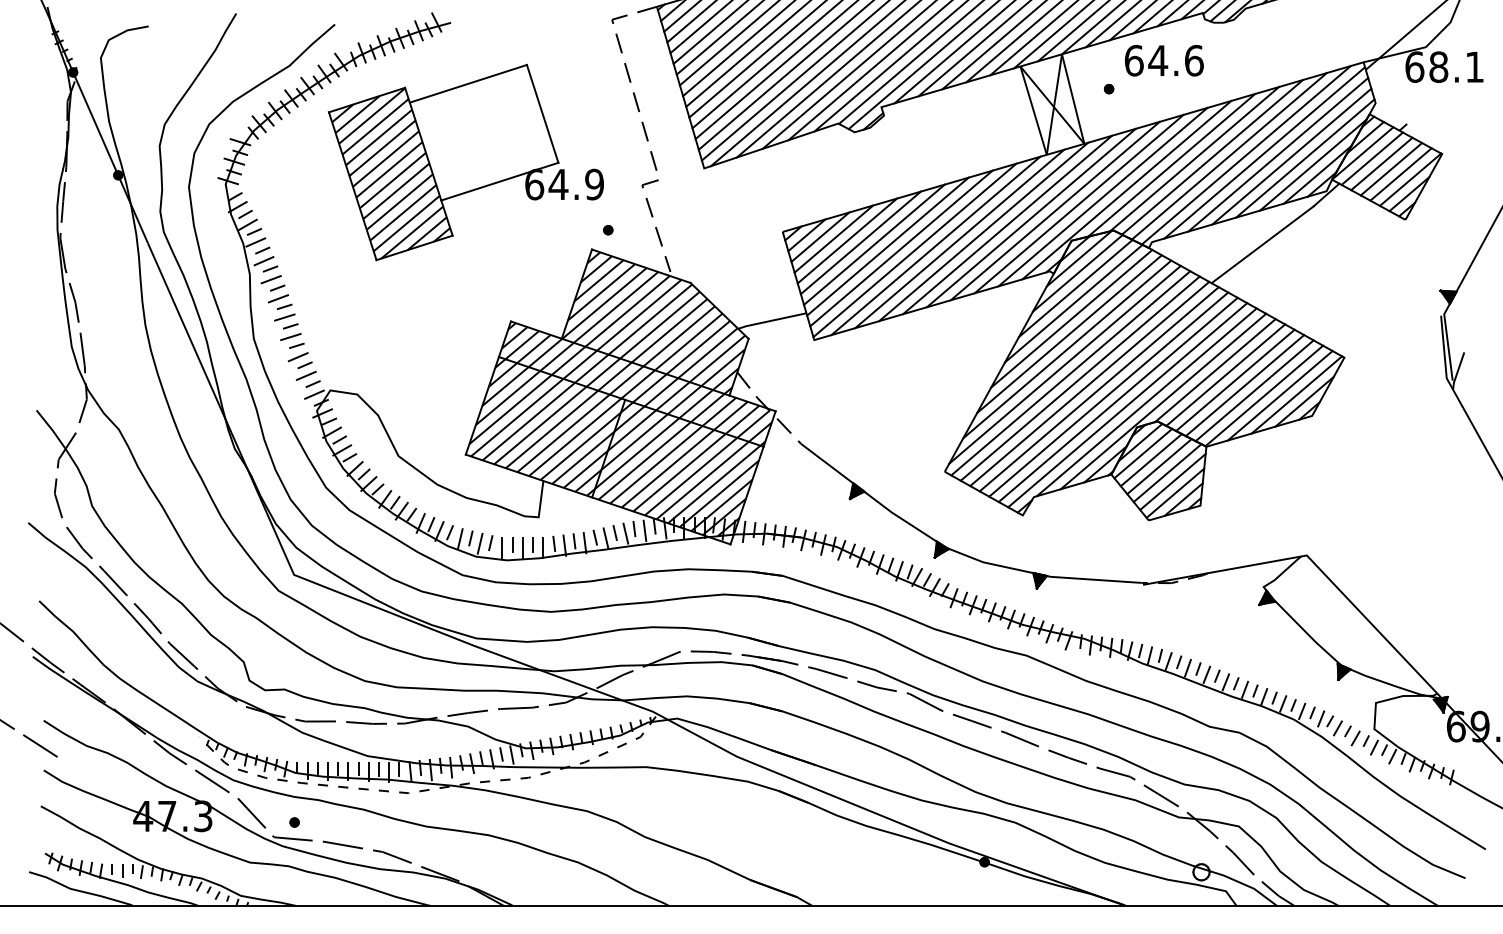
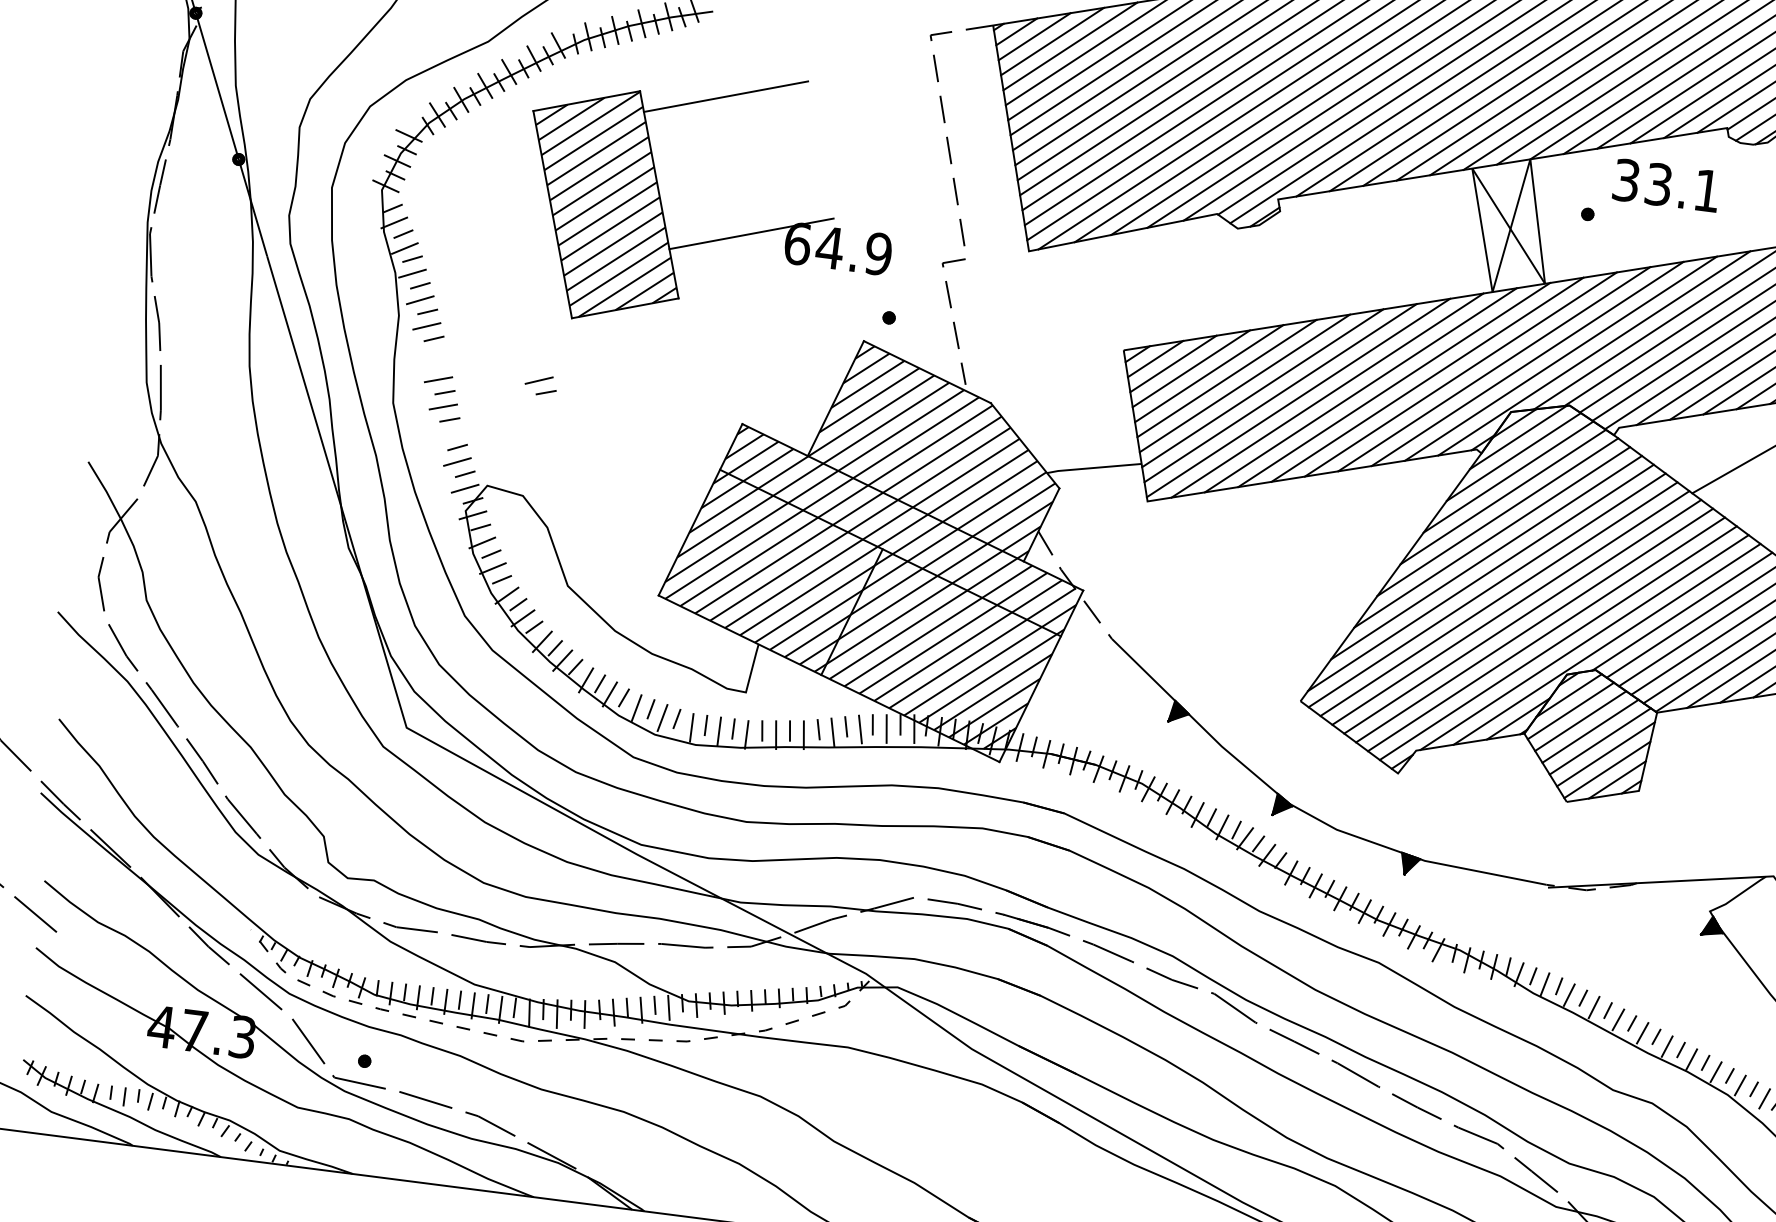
text: (1164, 60) -> (1667, 185), 64.6 -> 33.1
line: (542, 113) -> (820, 149), removed
part: (280, 301) -> (541, 384), moved
line: (297, 357) -> (448, 435), removed

